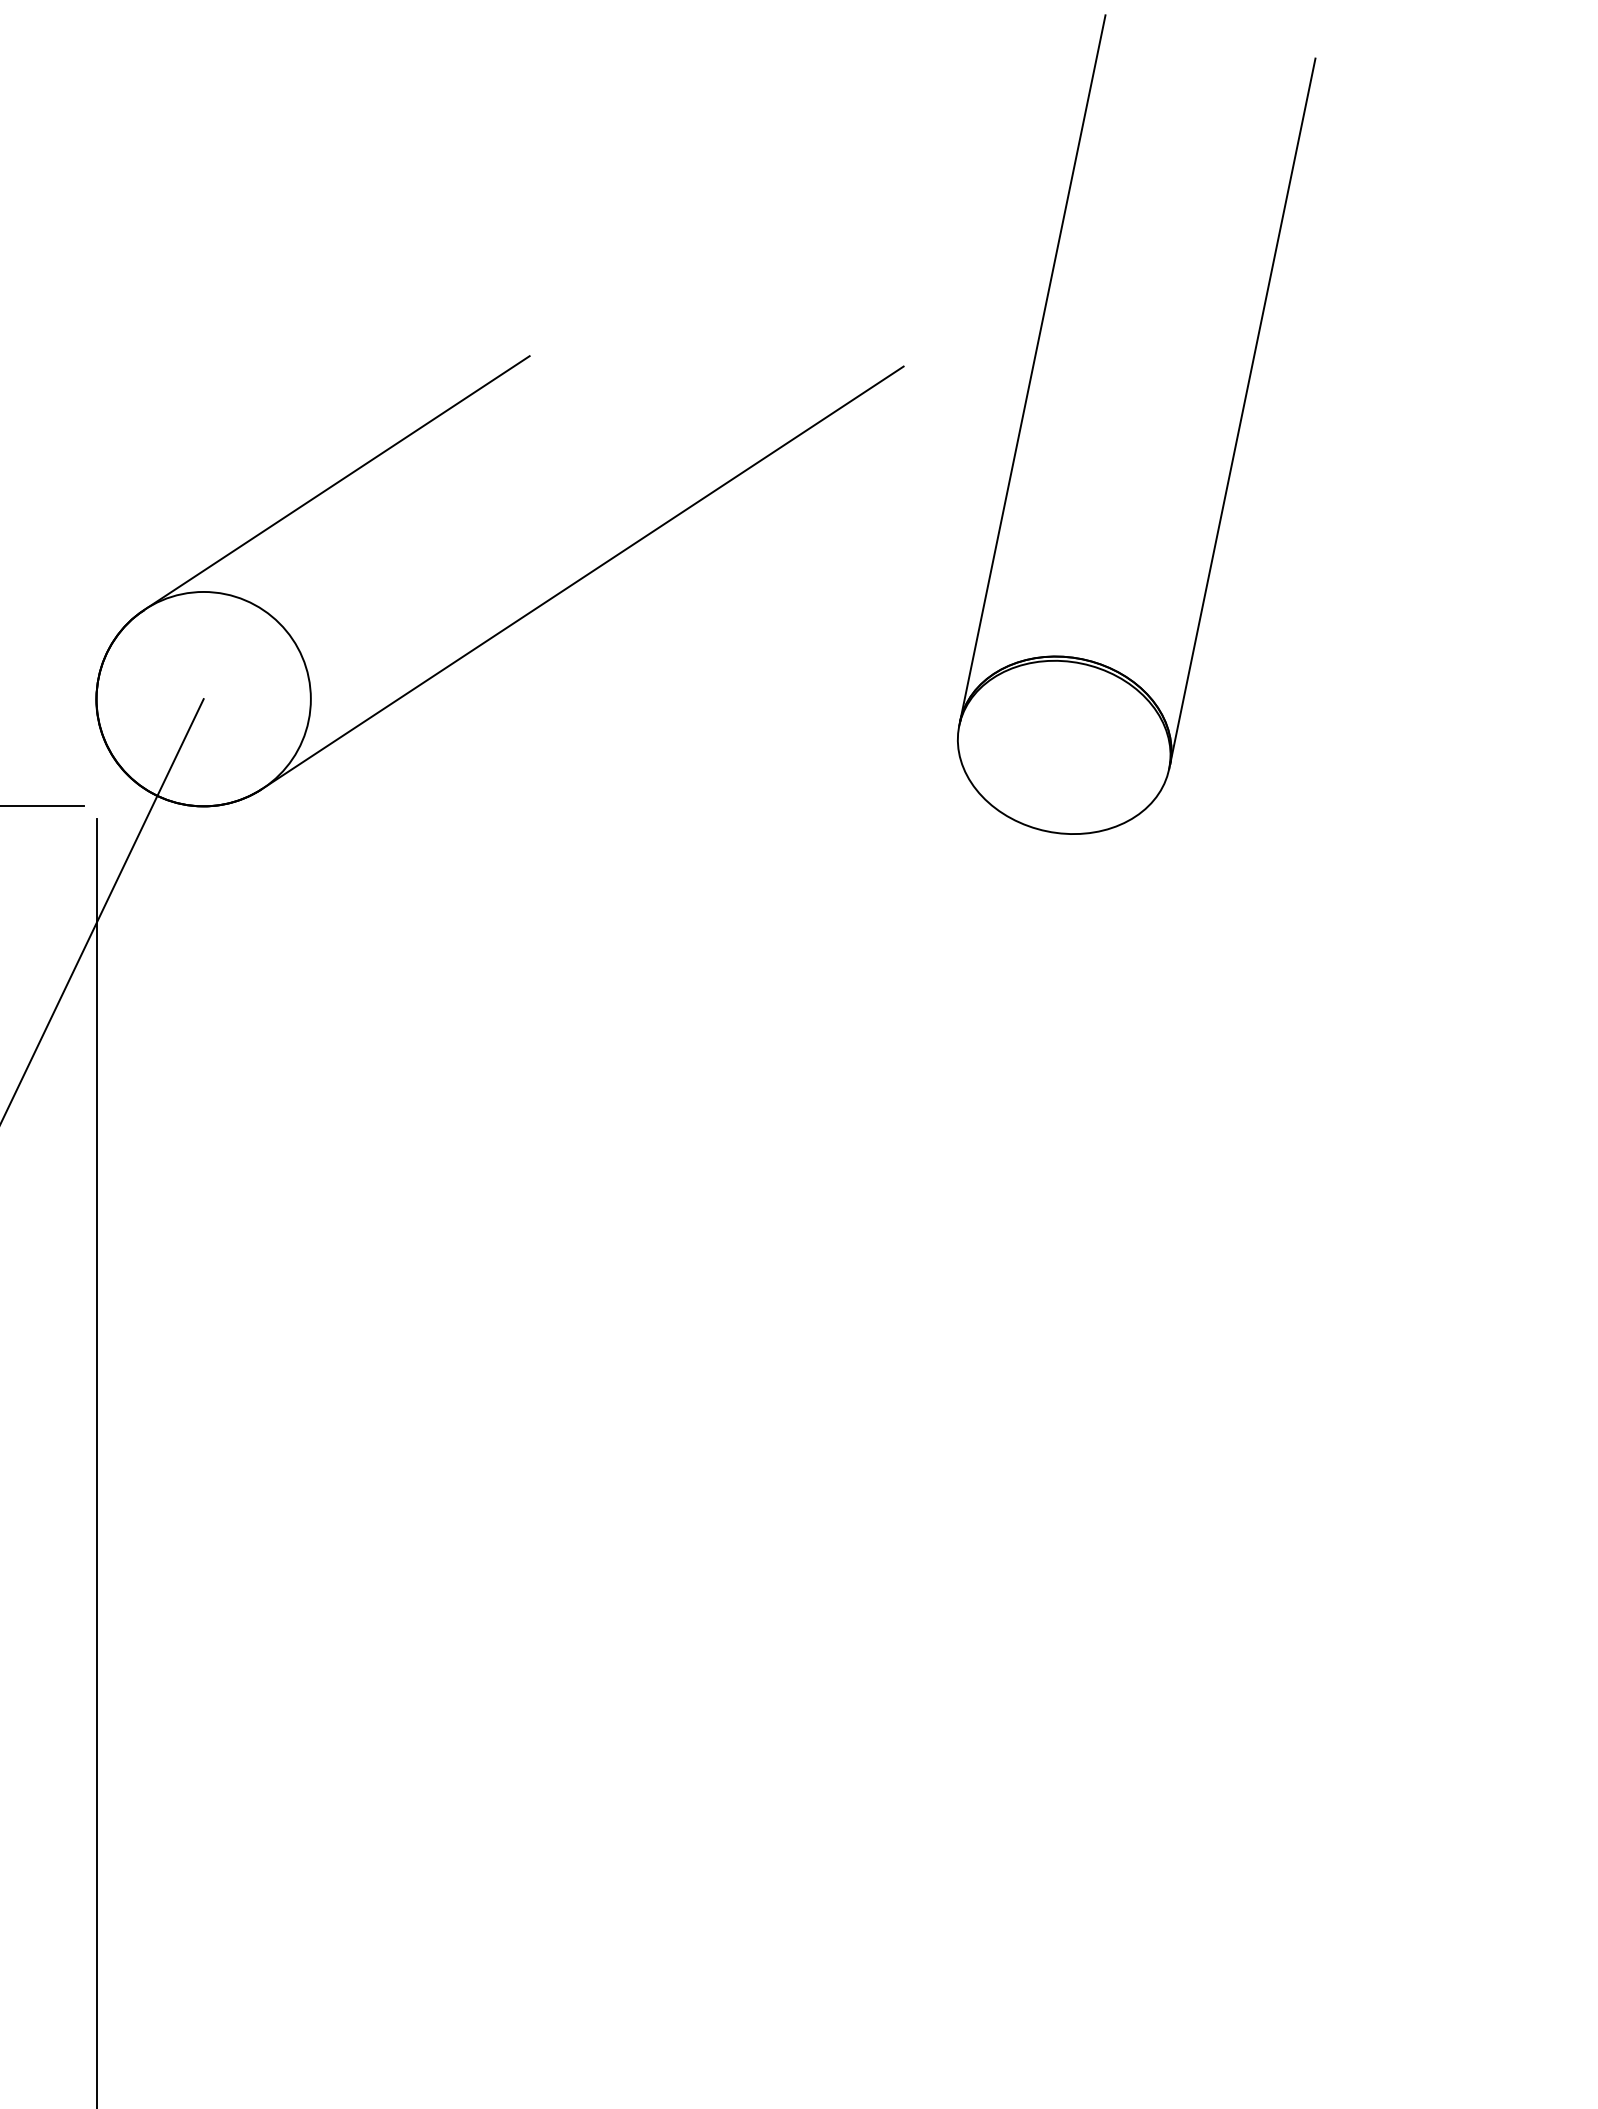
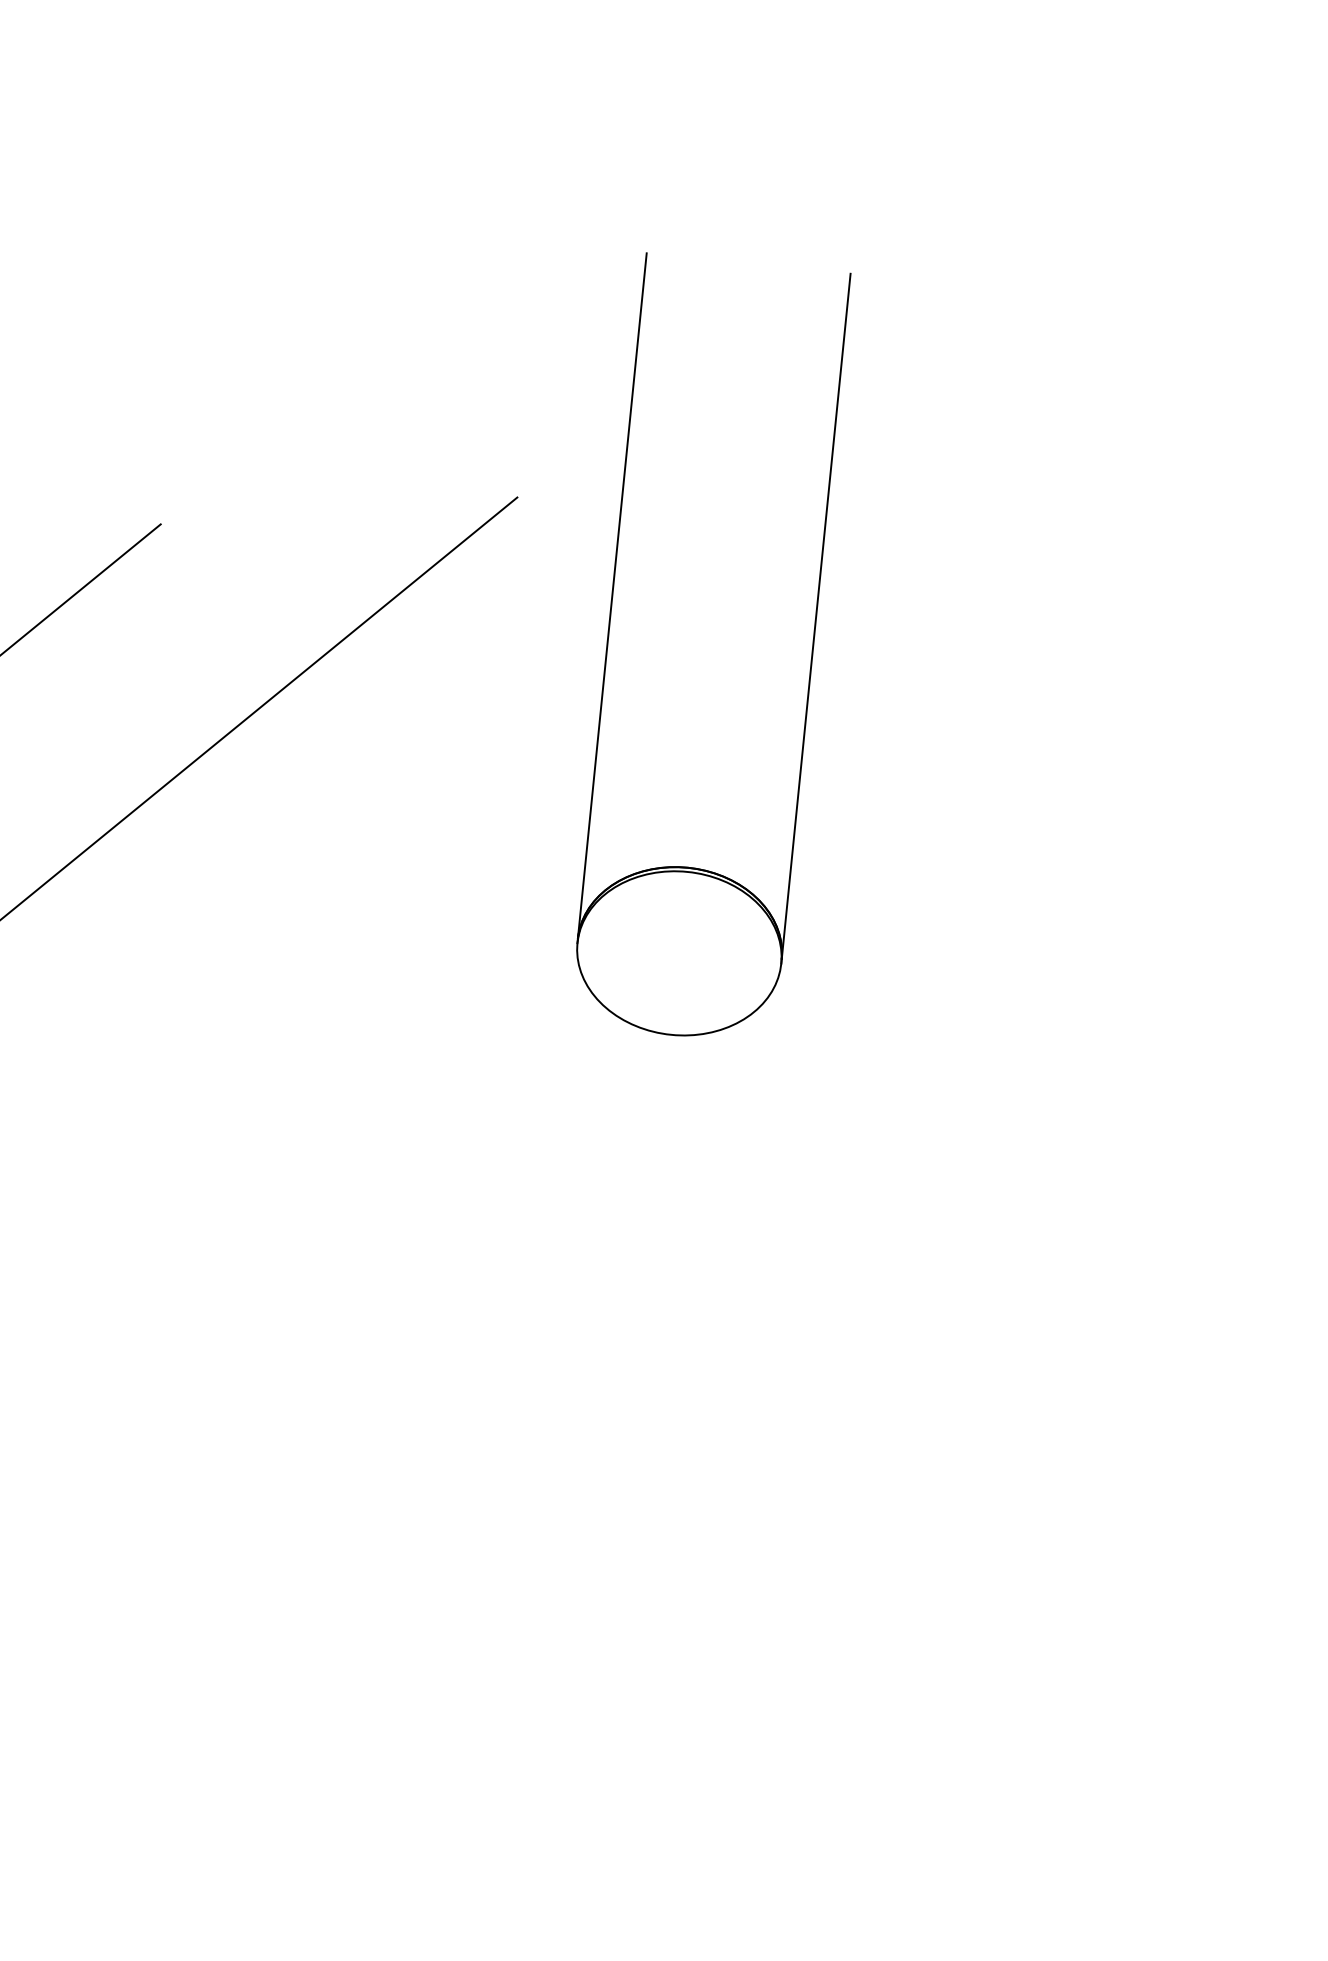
part: (1234, 445) -> (811, 649), moved

